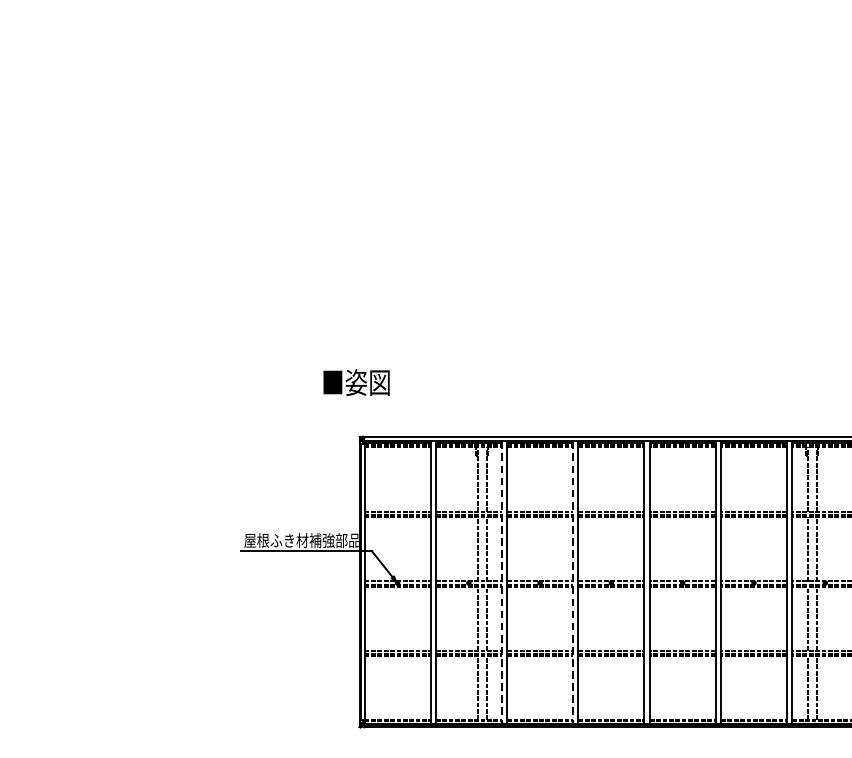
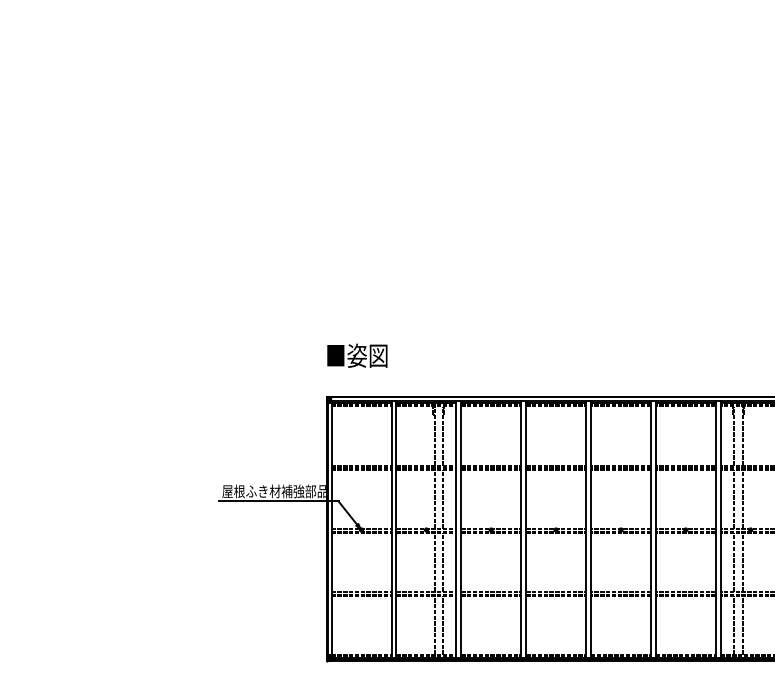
text: (356, 382) -> (357, 355), moved
line: (501, 582) -> (456, 529), dashed -> solid
line: (573, 582) -> (521, 529), dashed -> solid

